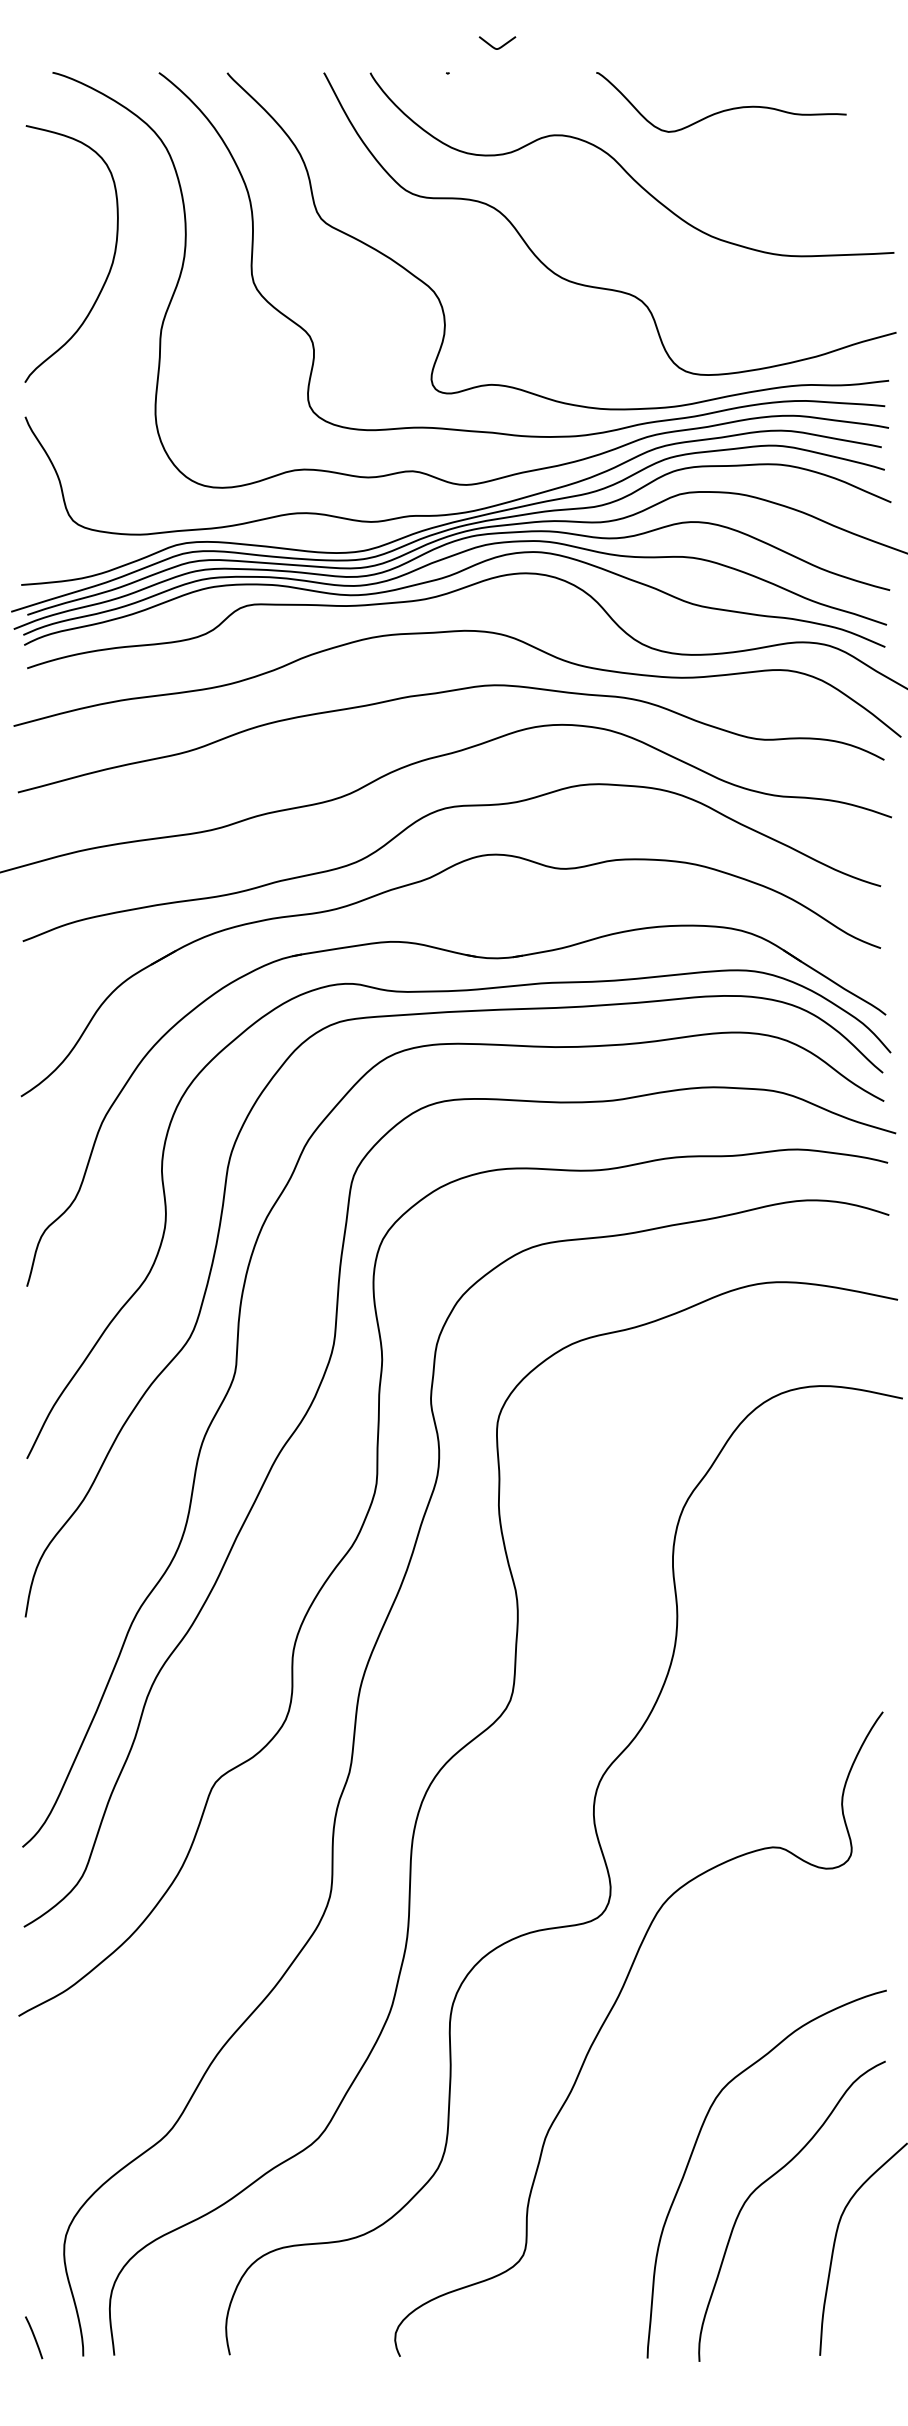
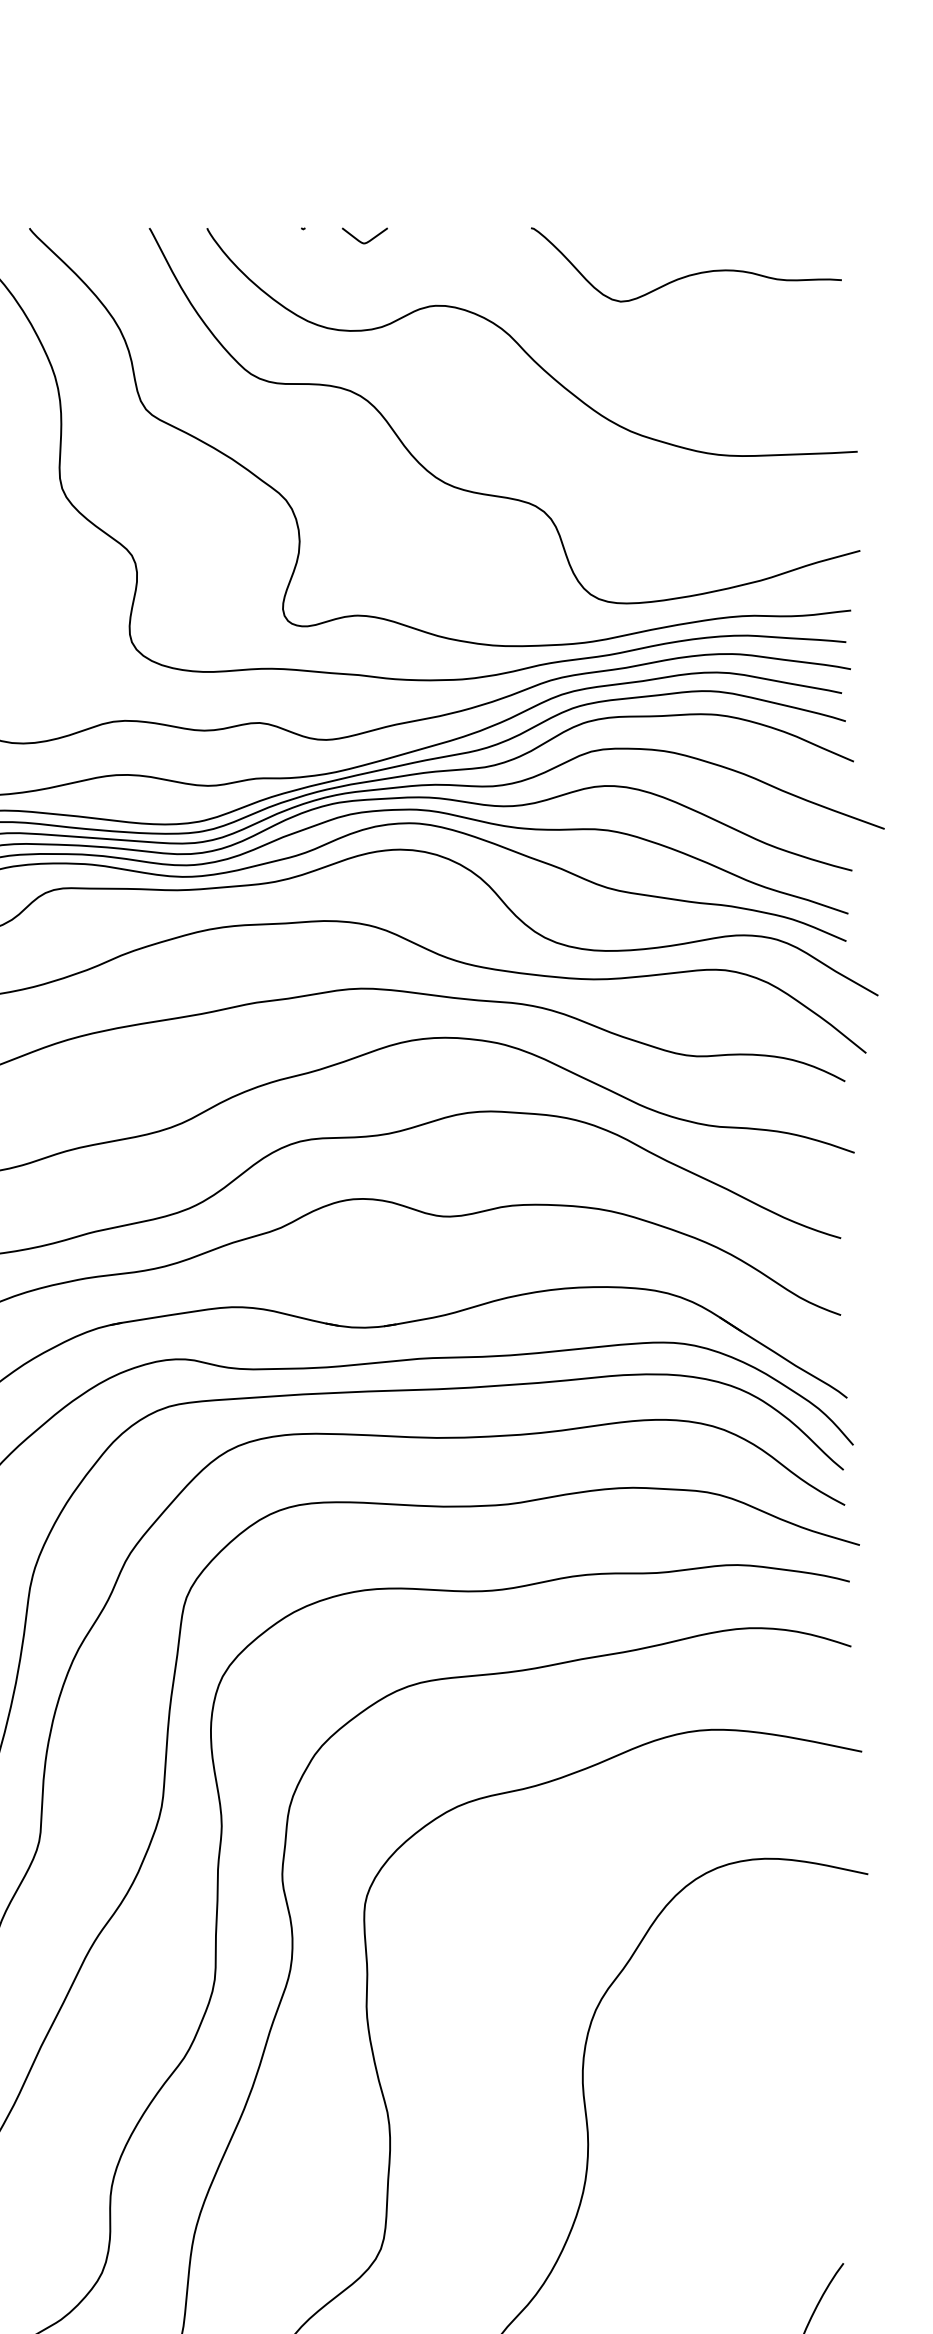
curve: (501, 45) -> (369, 239), moved
curve: (724, 109) -> (690, 273), moved

